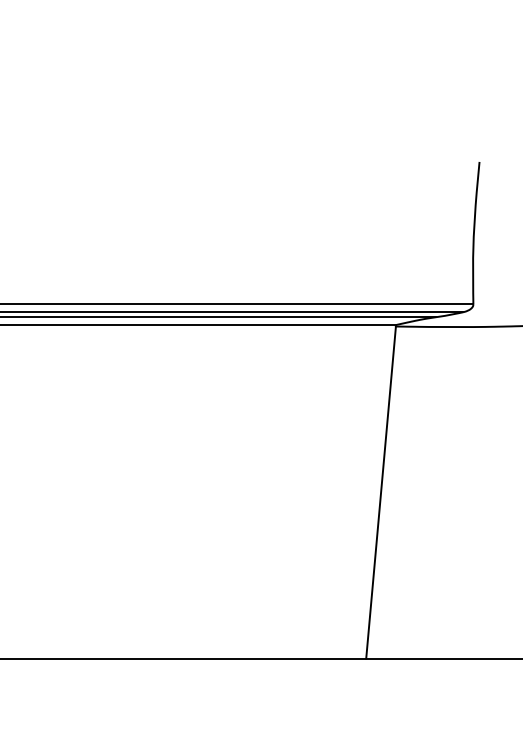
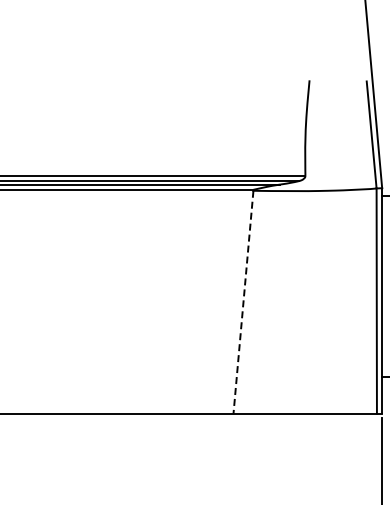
line: (381, 492) -> (243, 302), solid -> dashed

